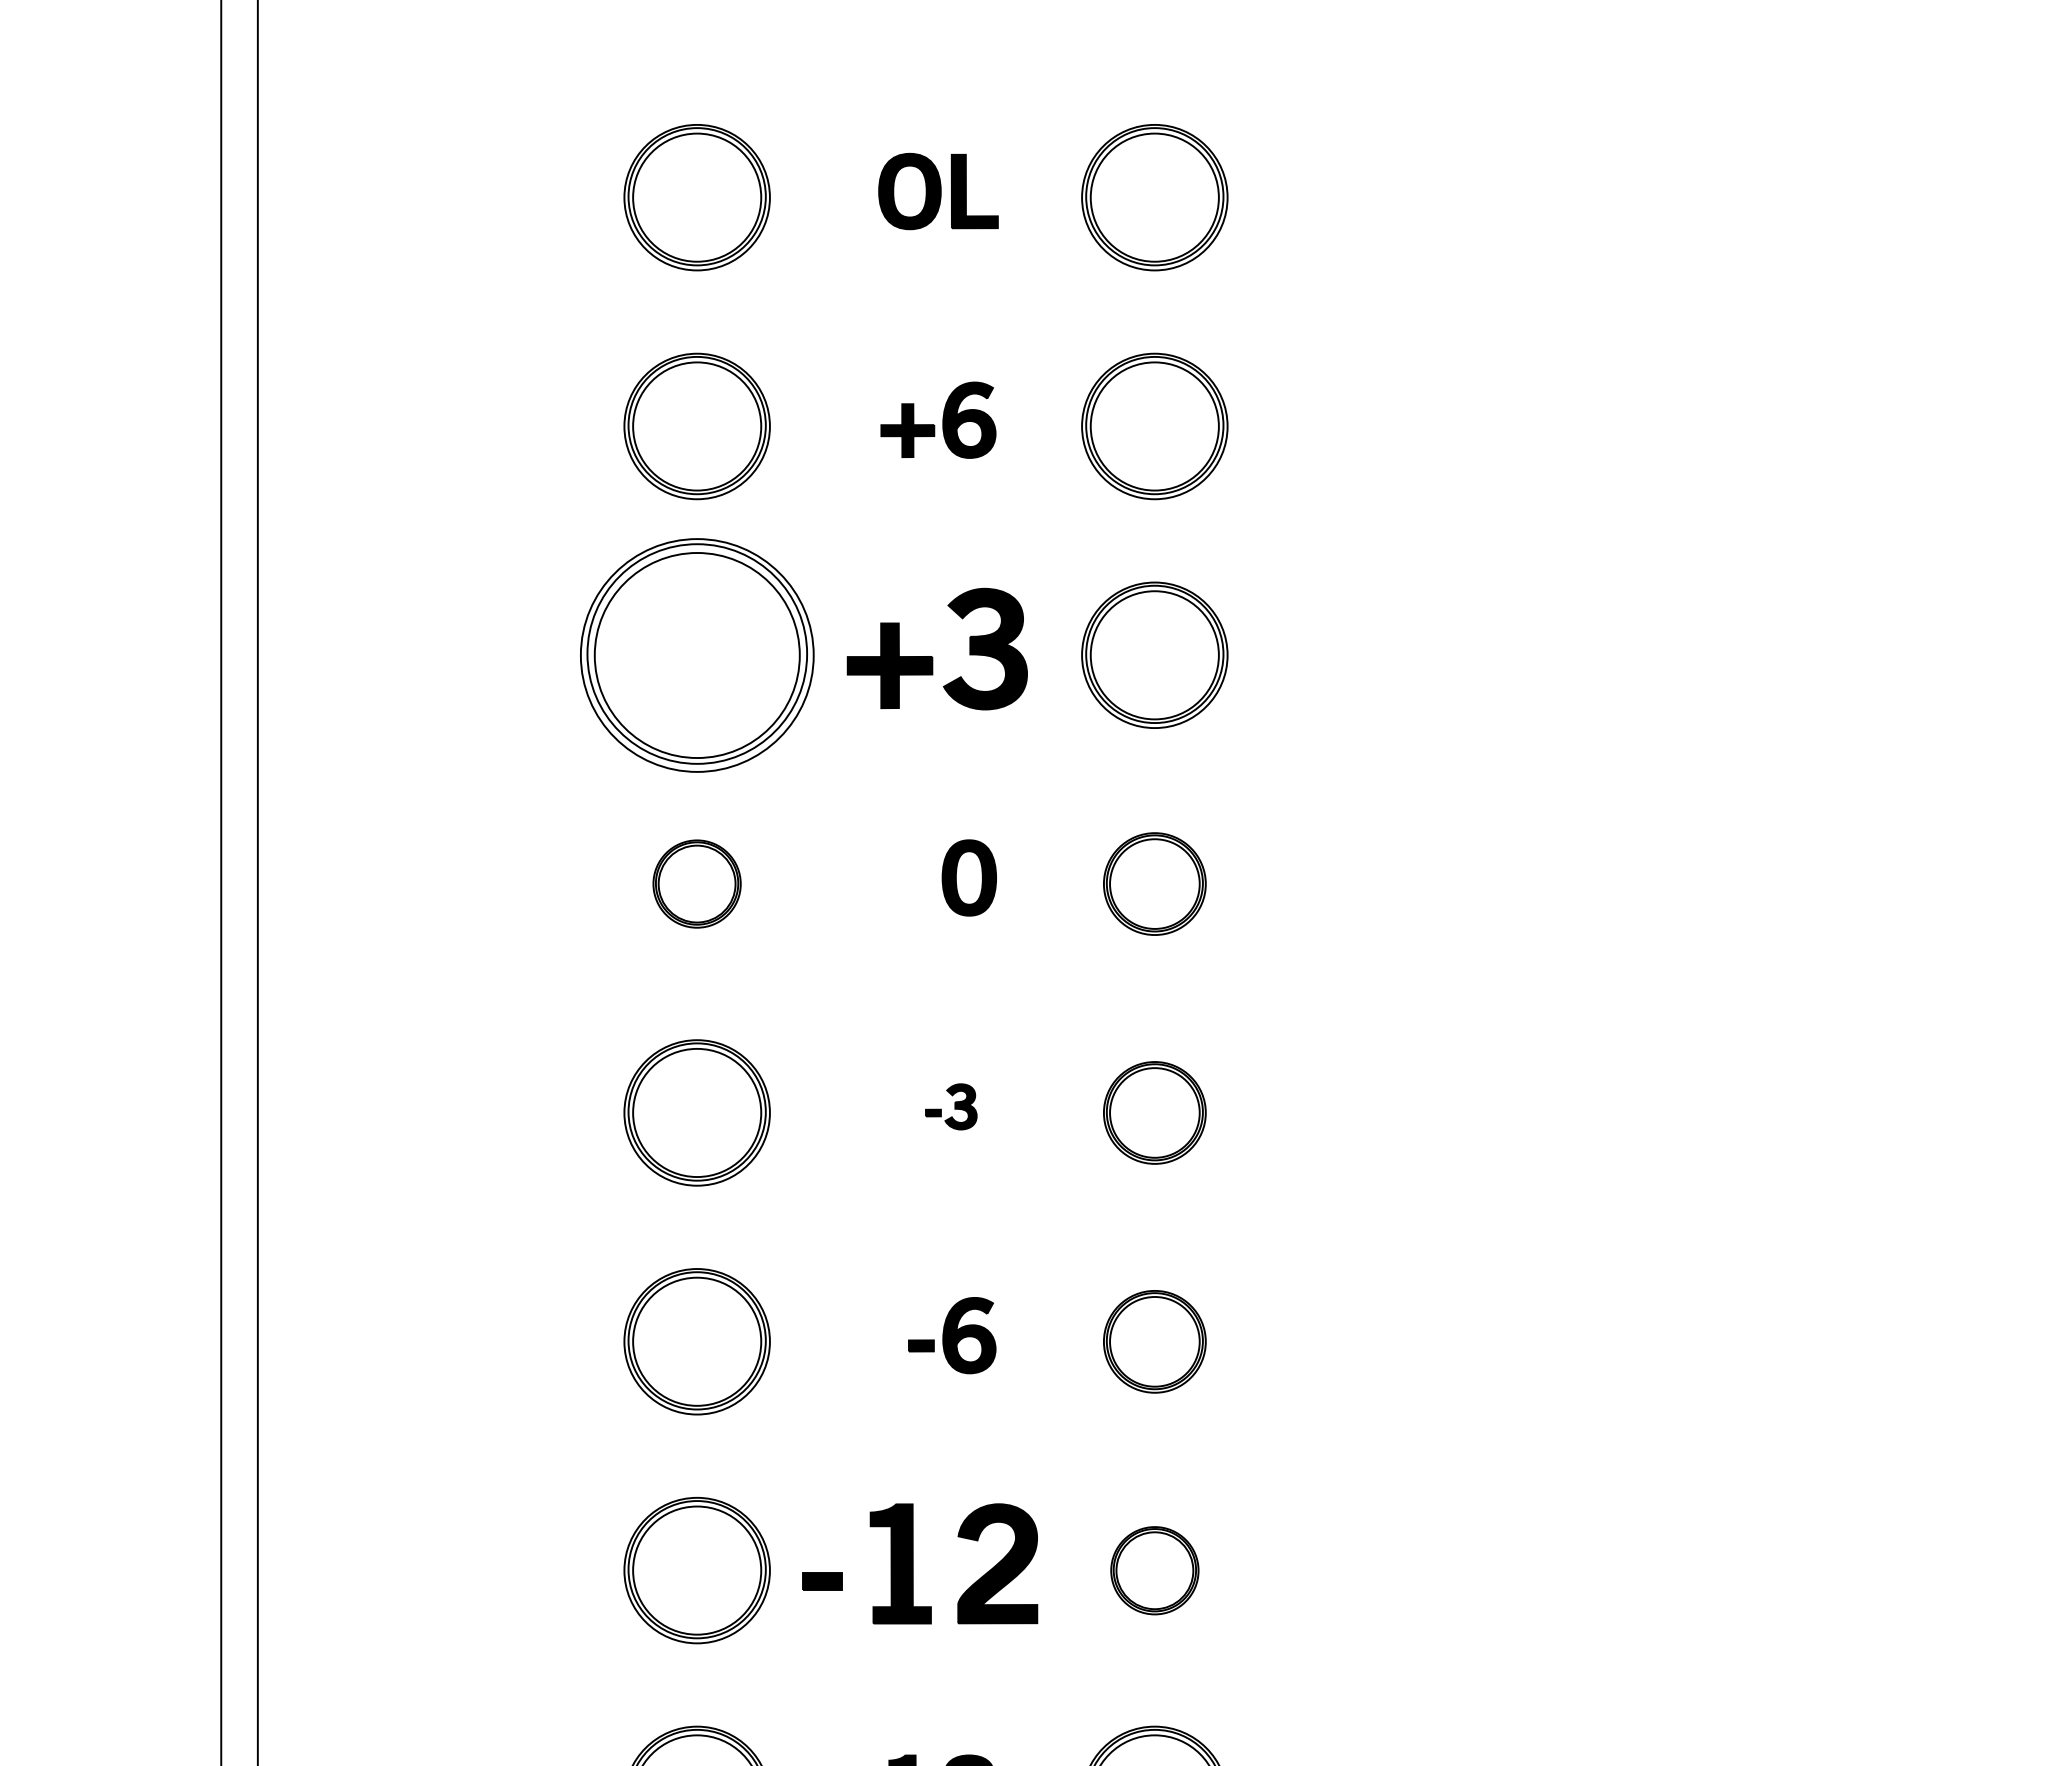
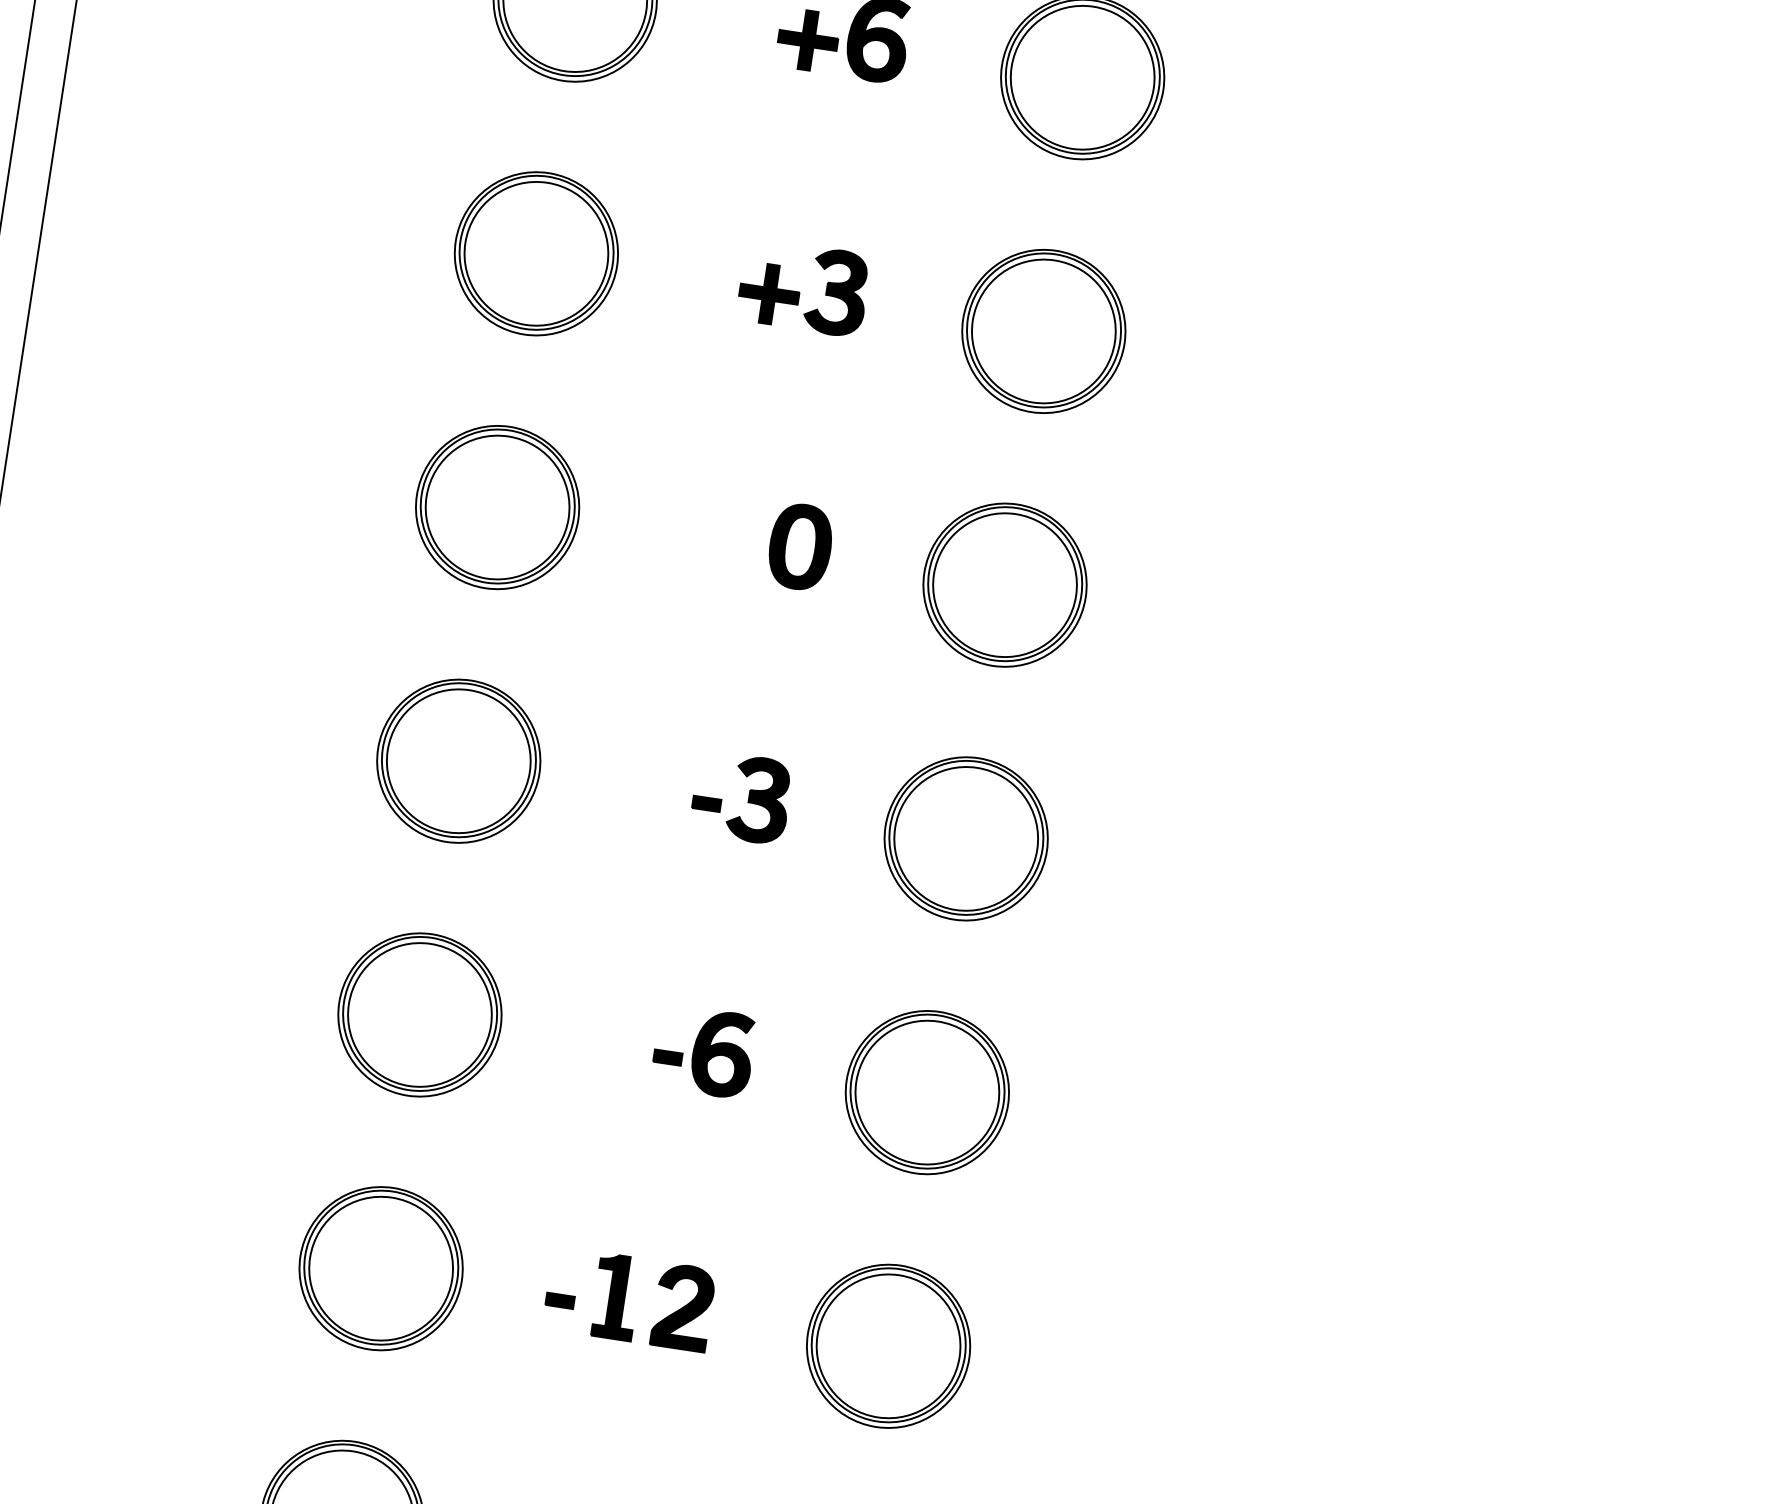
part: (937, 648) -> (804, 287), size x0.62
part: (696, 654) -> (535, 252), size x0.62
part: (696, 883) -> (496, 506), size x1.67
part: (1154, 883) -> (1004, 584), size x1.43
part: (951, 1106) -> (741, 797), size x1.67
part: (1154, 1112) -> (965, 838), size x1.43
part: (1154, 1341) -> (927, 1092), size x1.43
part: (920, 1563) -> (629, 1298), size x0.62
part: (1154, 1570) -> (888, 1346), size x1.67

